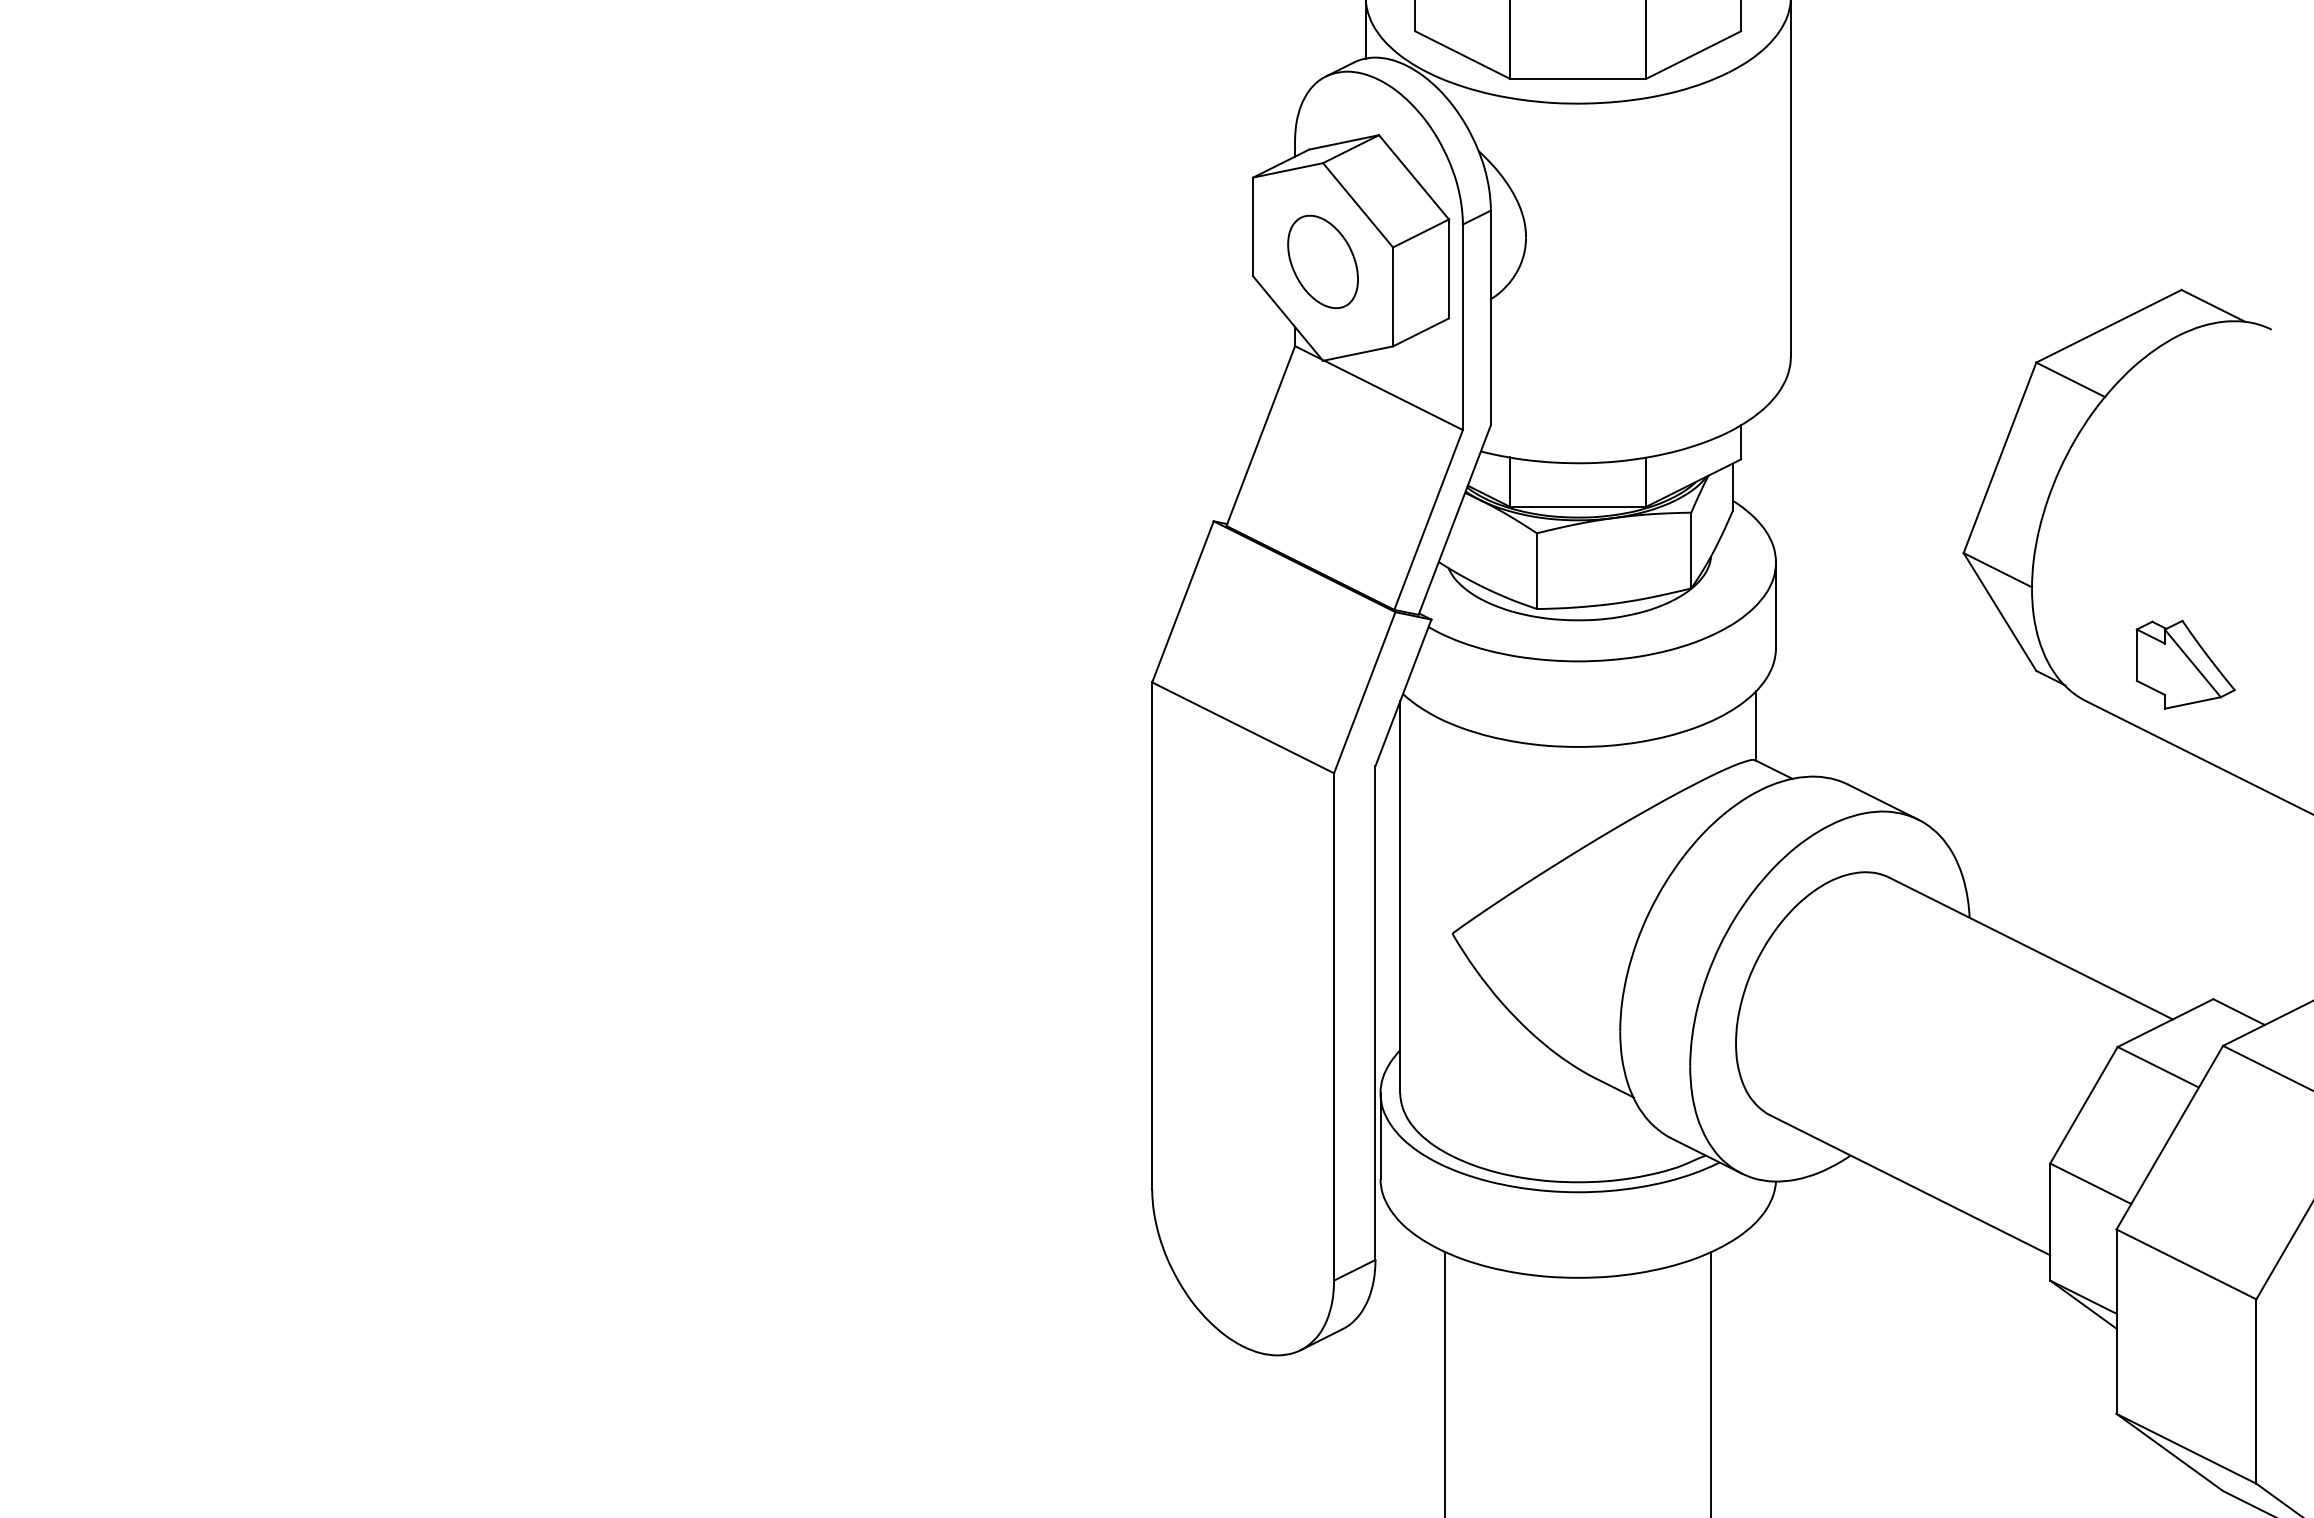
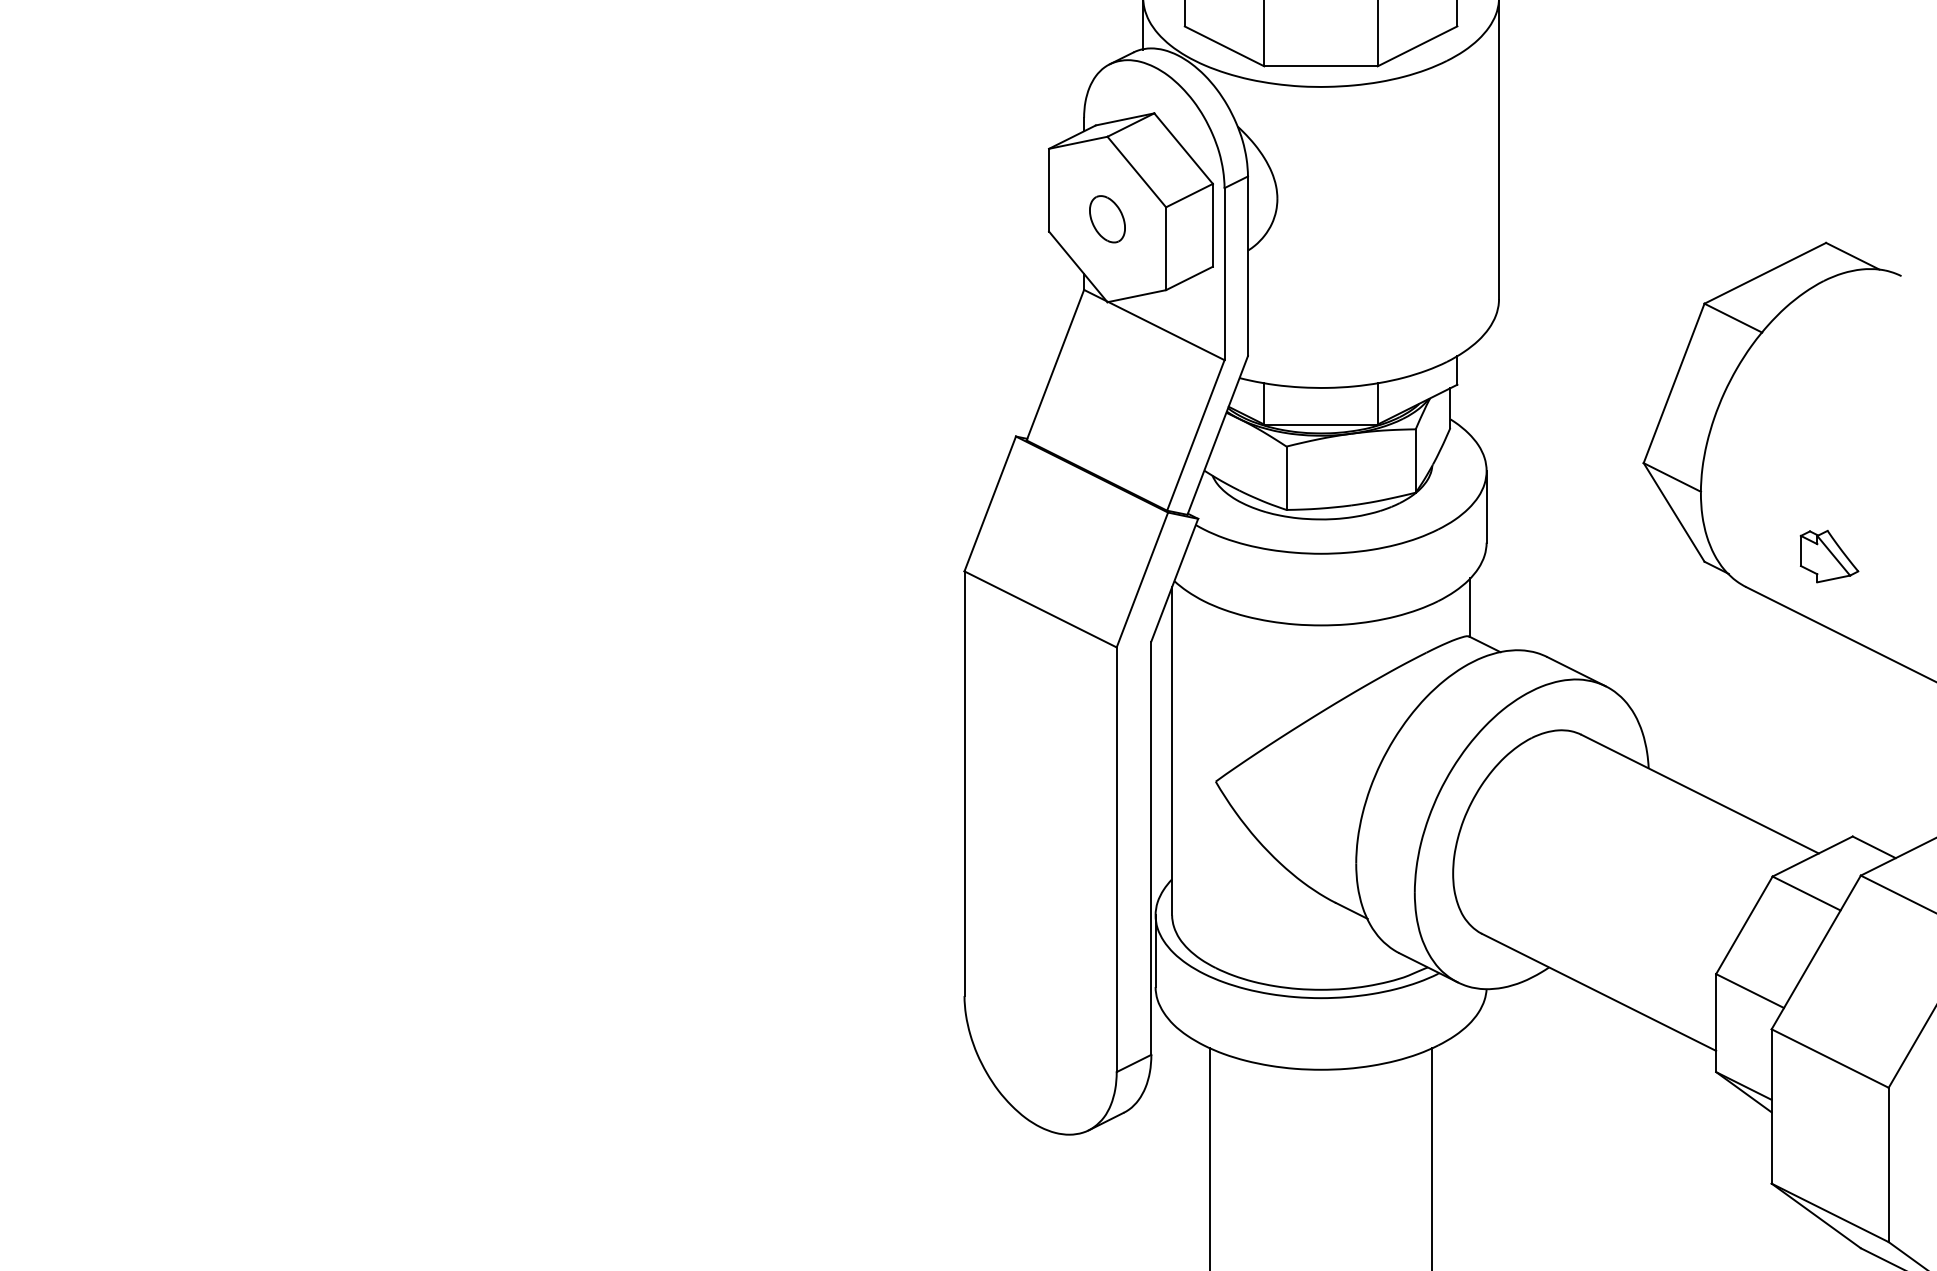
part: (1323, 260) -> (1107, 218), size x0.6
part: (2185, 664) -> (1829, 556), size x0.7

